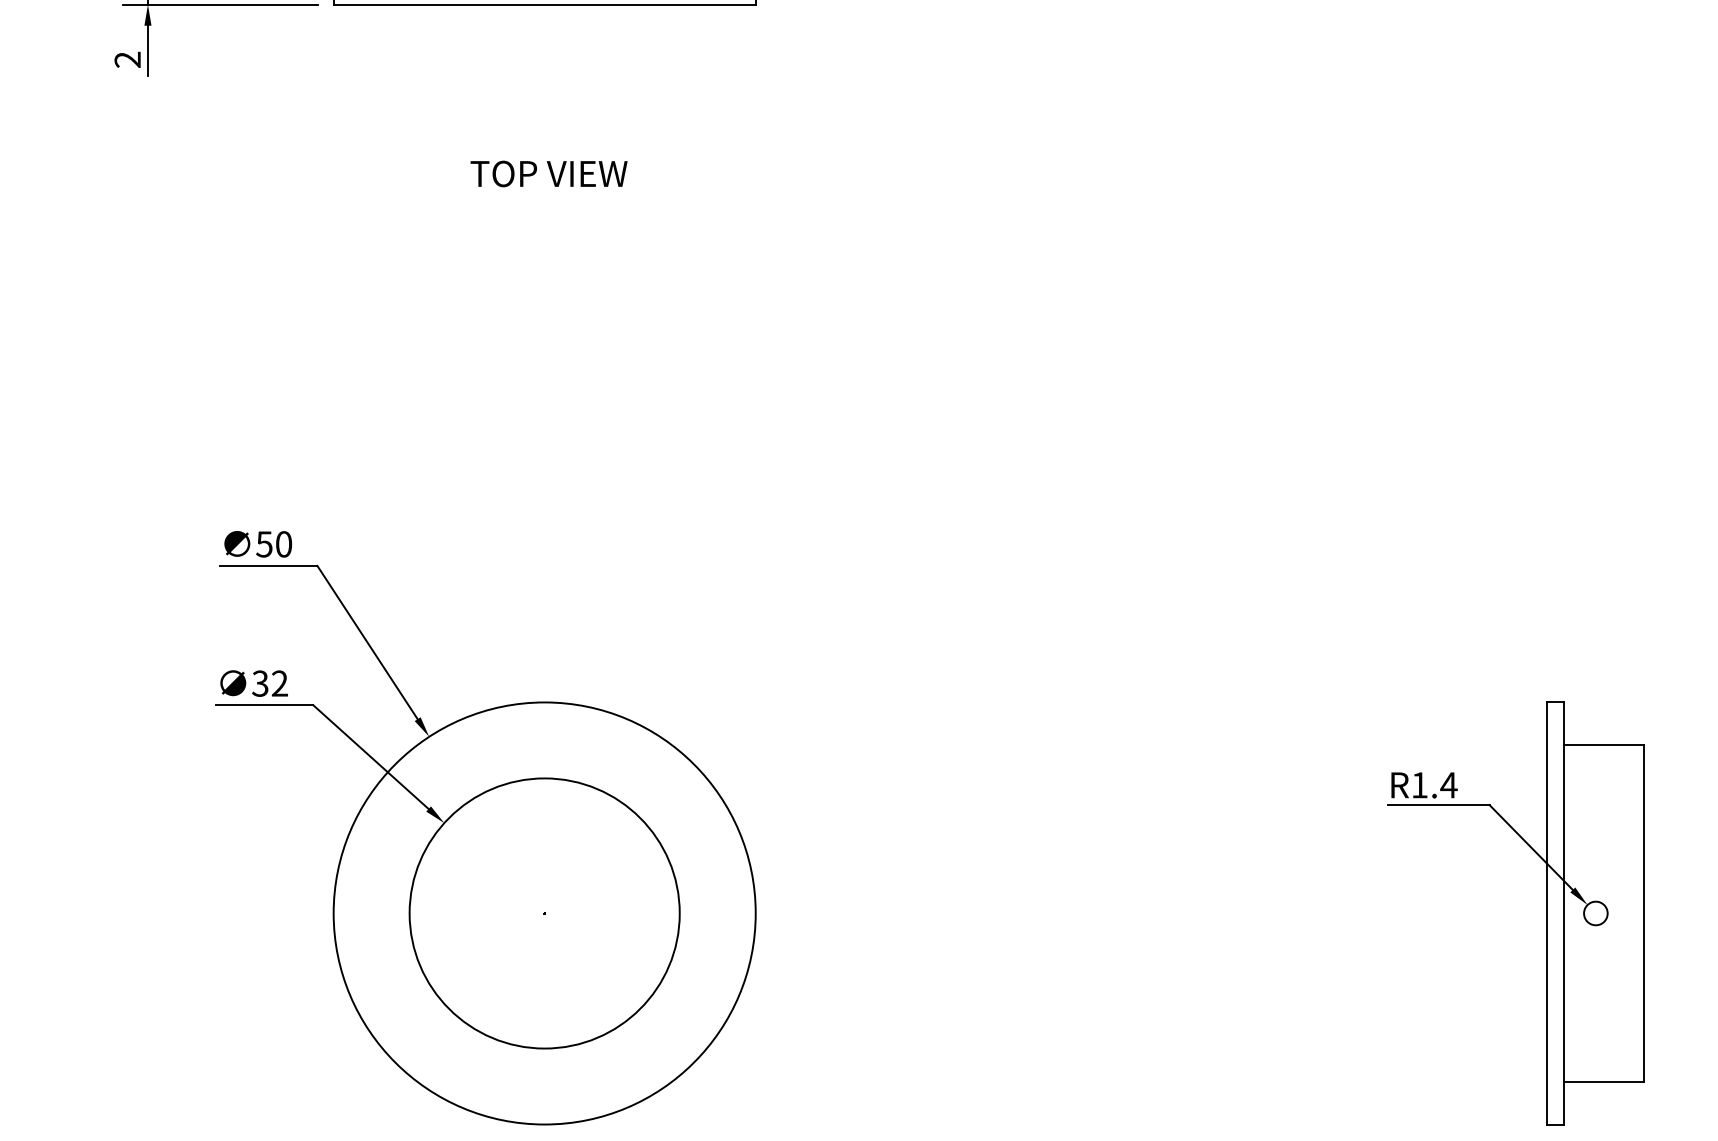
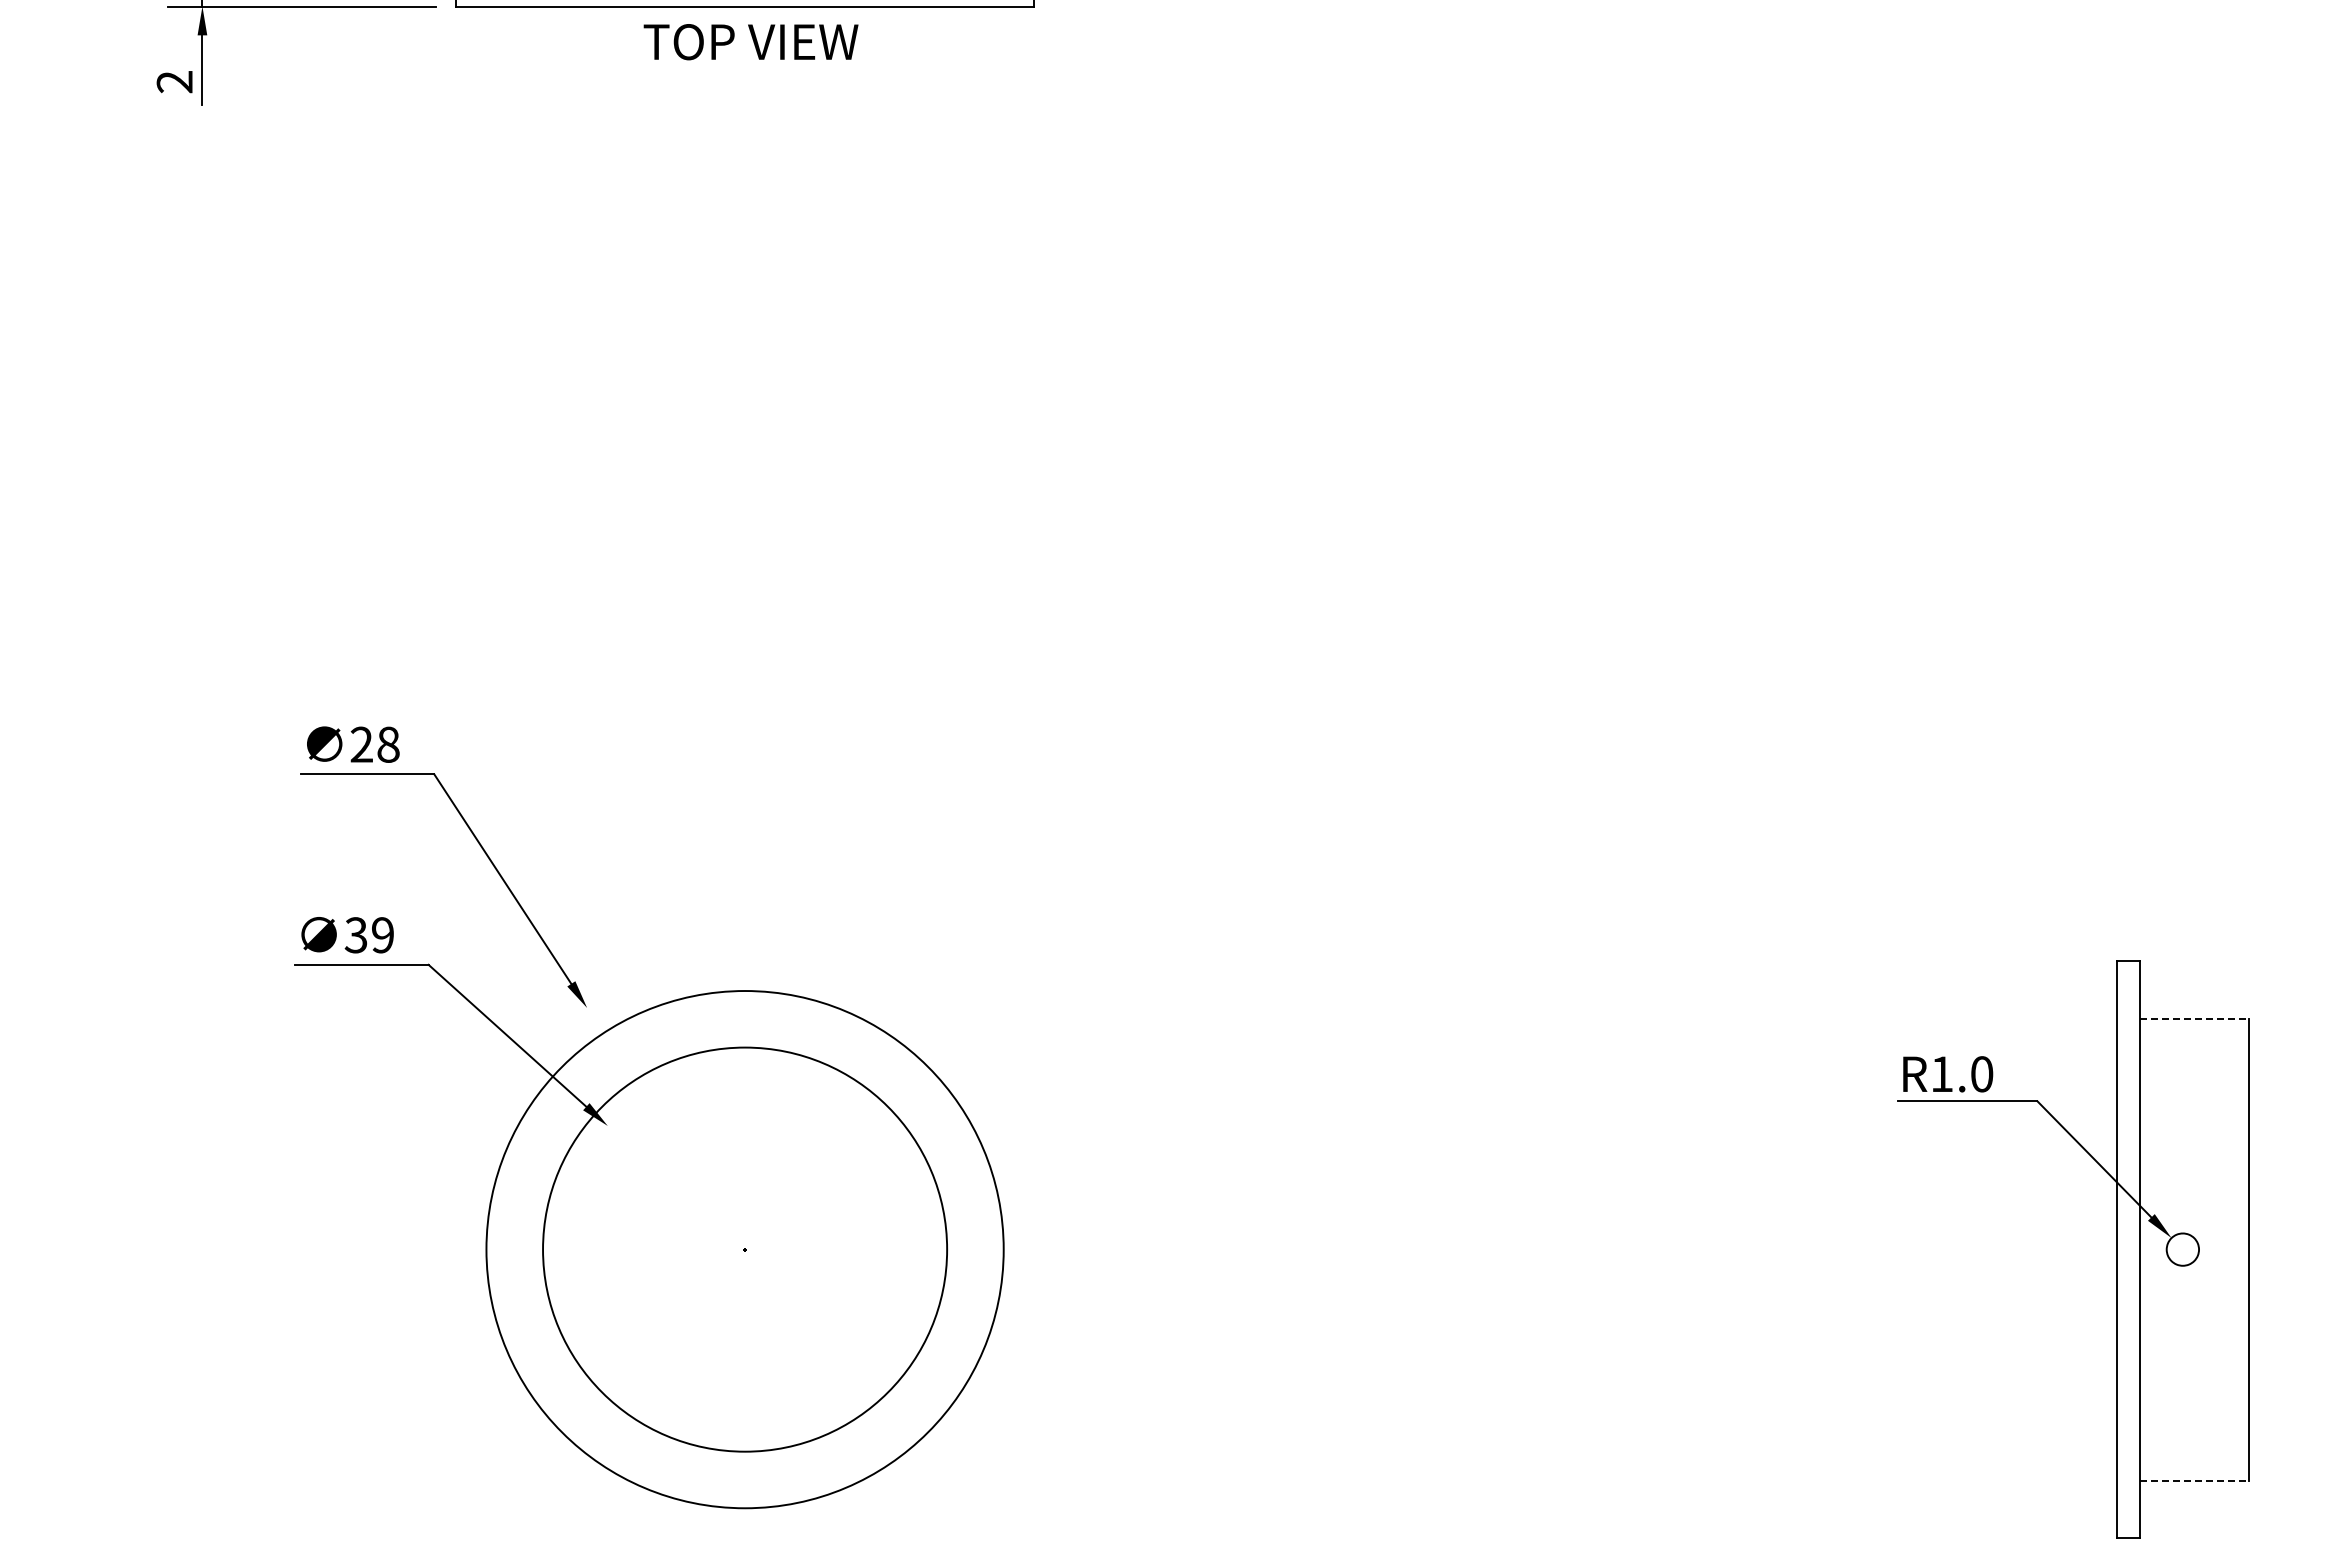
text: (548, 174) -> (750, 42), moved
text: (273, 544) -> (374, 744), 50 -> 28
text: (279, 683) -> (382, 935), 32 -> 39
line: (1604, 744) -> (2194, 1018), solid -> dashed
text: (1448, 785) -> (1981, 1074), R1.4 -> R1.0
circle: (544, 913) -> (744, 1249), size x0.7
circle: (544, 913) -> (744, 1249), size x1.4
line: (1604, 1082) -> (2194, 1480), solid -> dashed

